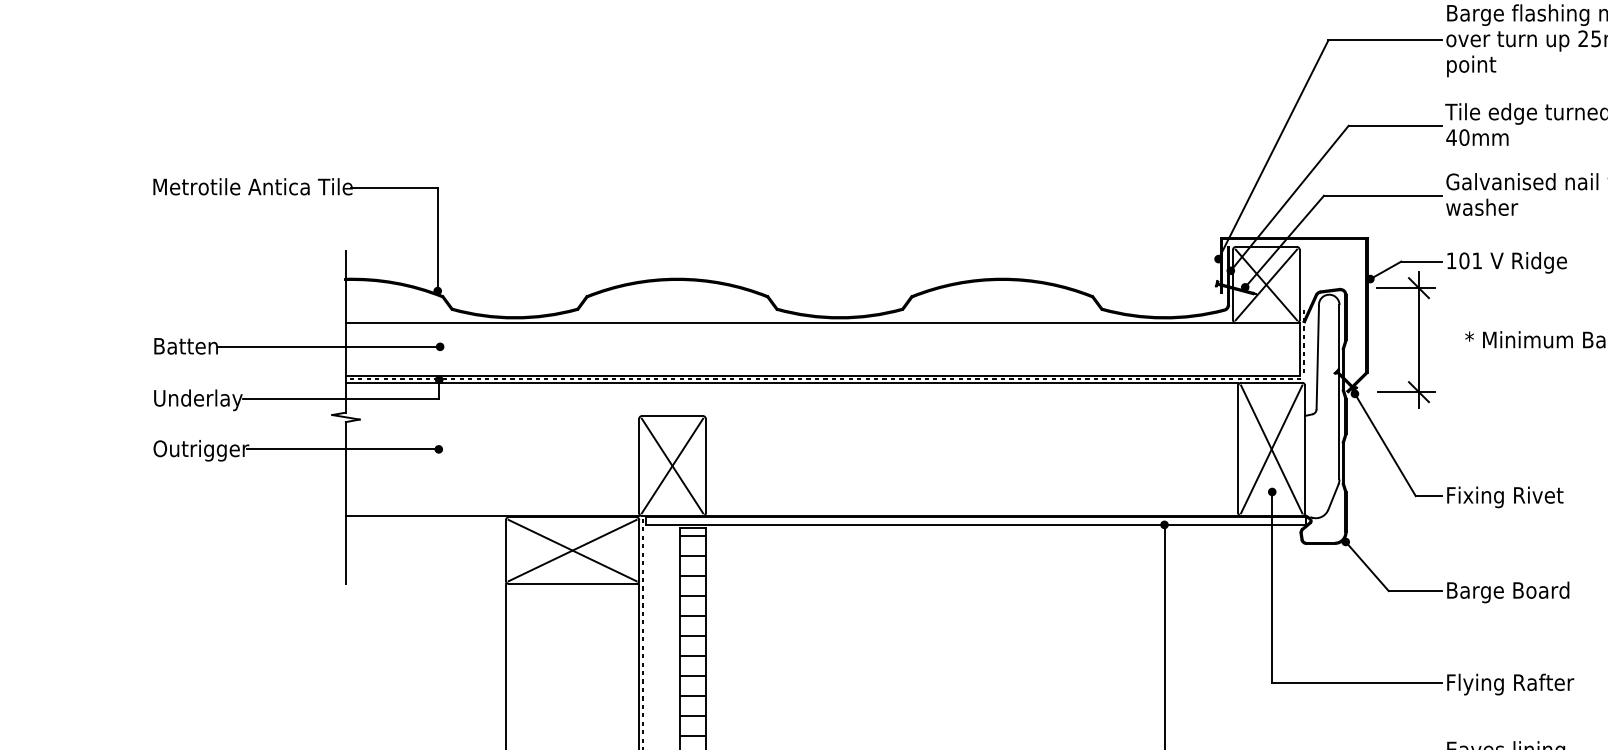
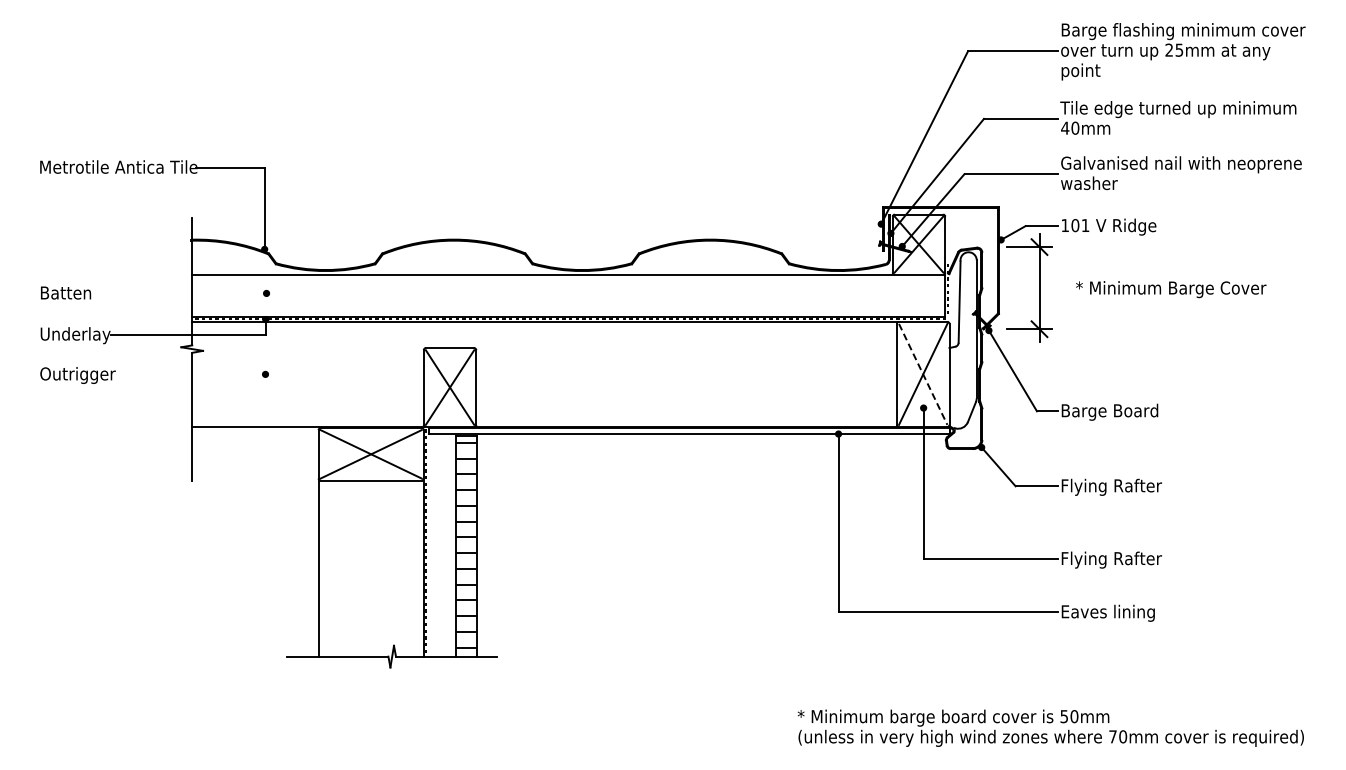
line: (328, 346) -> (178, 293), removed
line: (342, 449) -> (189, 374), removed
line: (1272, 449) -> (923, 374), solid -> dashed
text: (1508, 496) -> (1110, 411), Fixing Rivet -> Barge Board
text: (1511, 591) -> (1112, 486), Barge Board -> Flying Rafter

